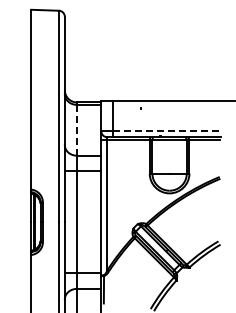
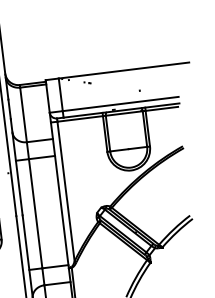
line: (77, 130) -> (24, 115), dashed -> solid
line: (167, 131) -> (120, 104), dashed -> solid

